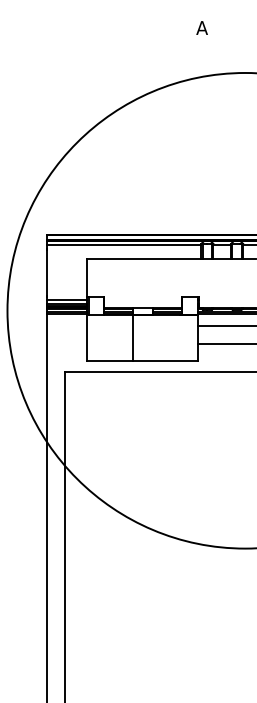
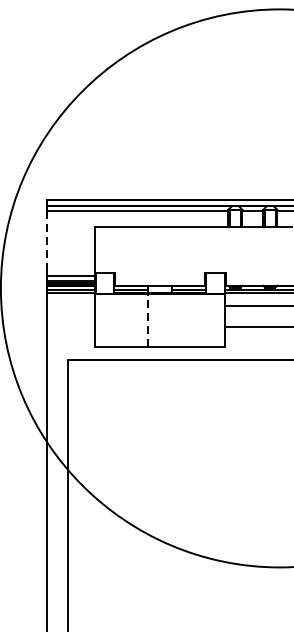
line: (46, 273) -> (46, 244), solid -> dashed
line: (133, 338) -> (148, 320), solid -> dashed

